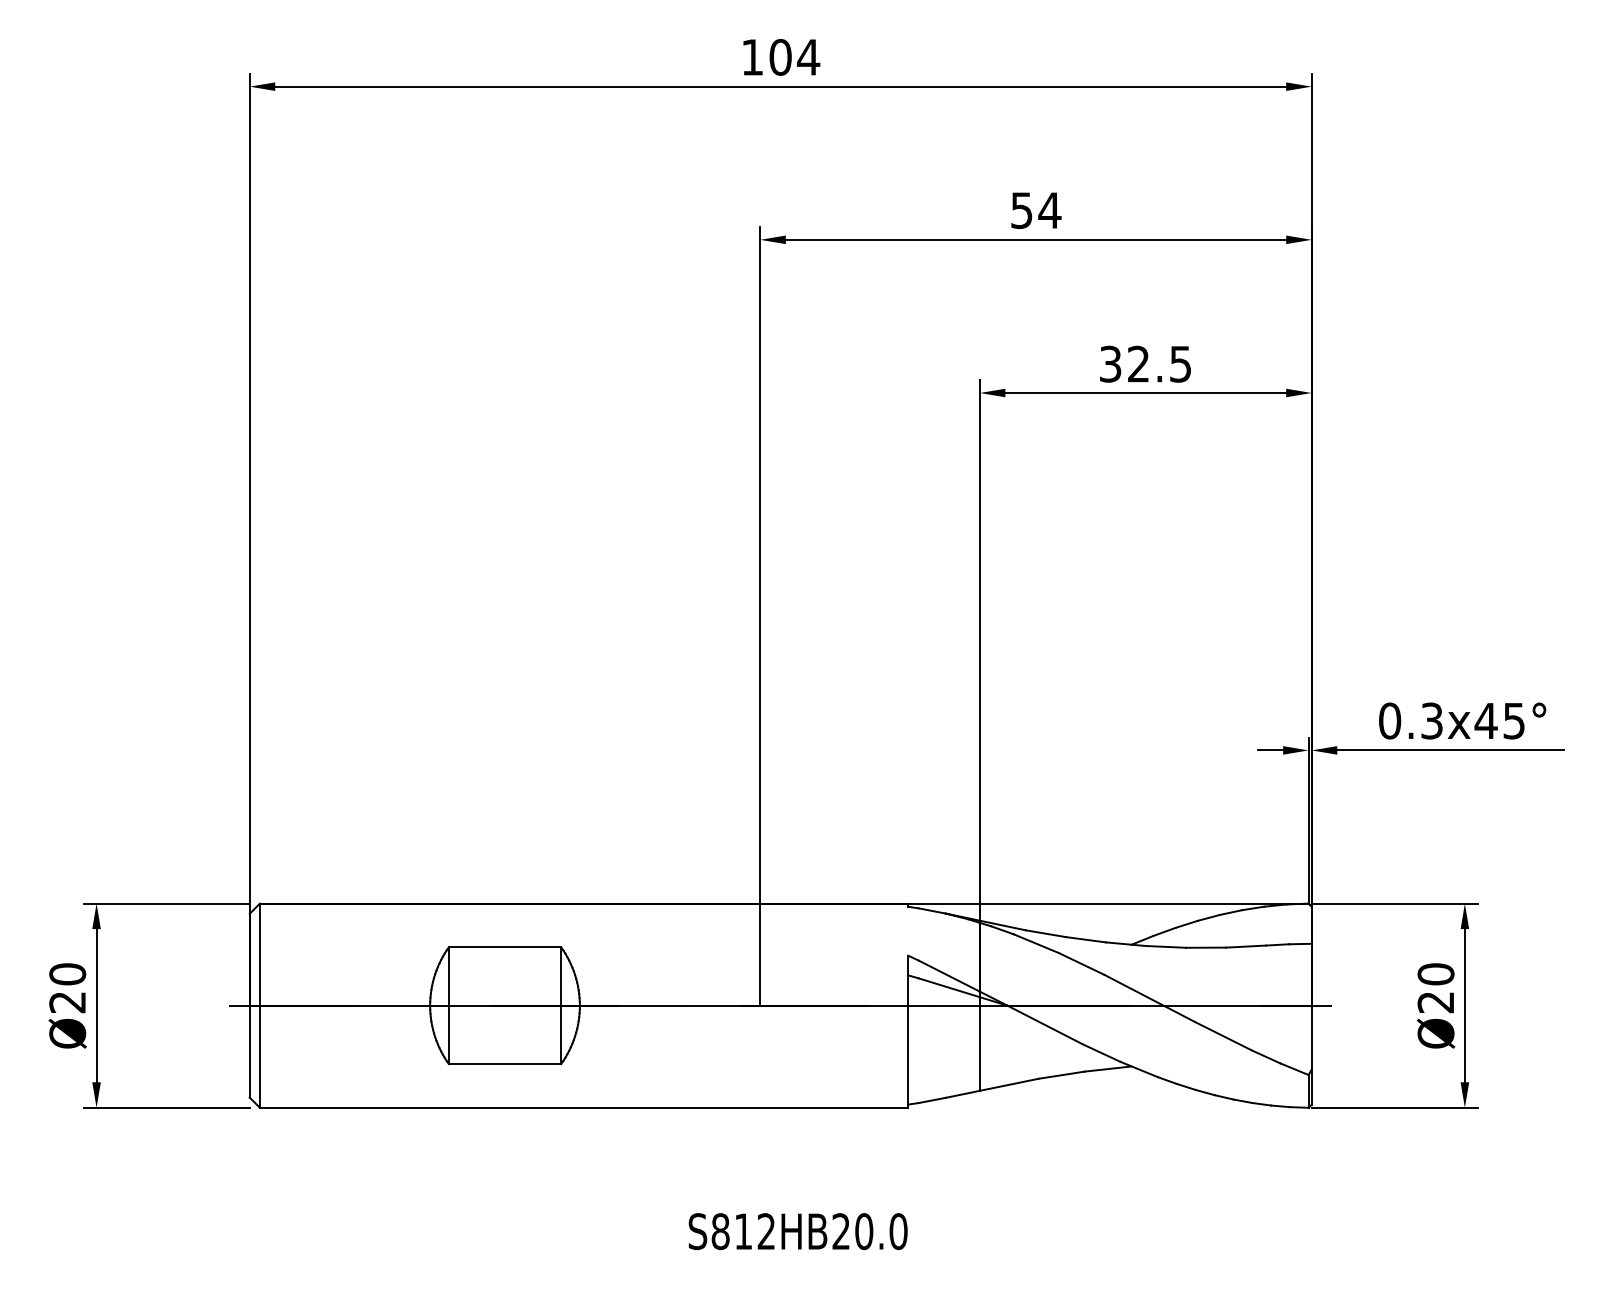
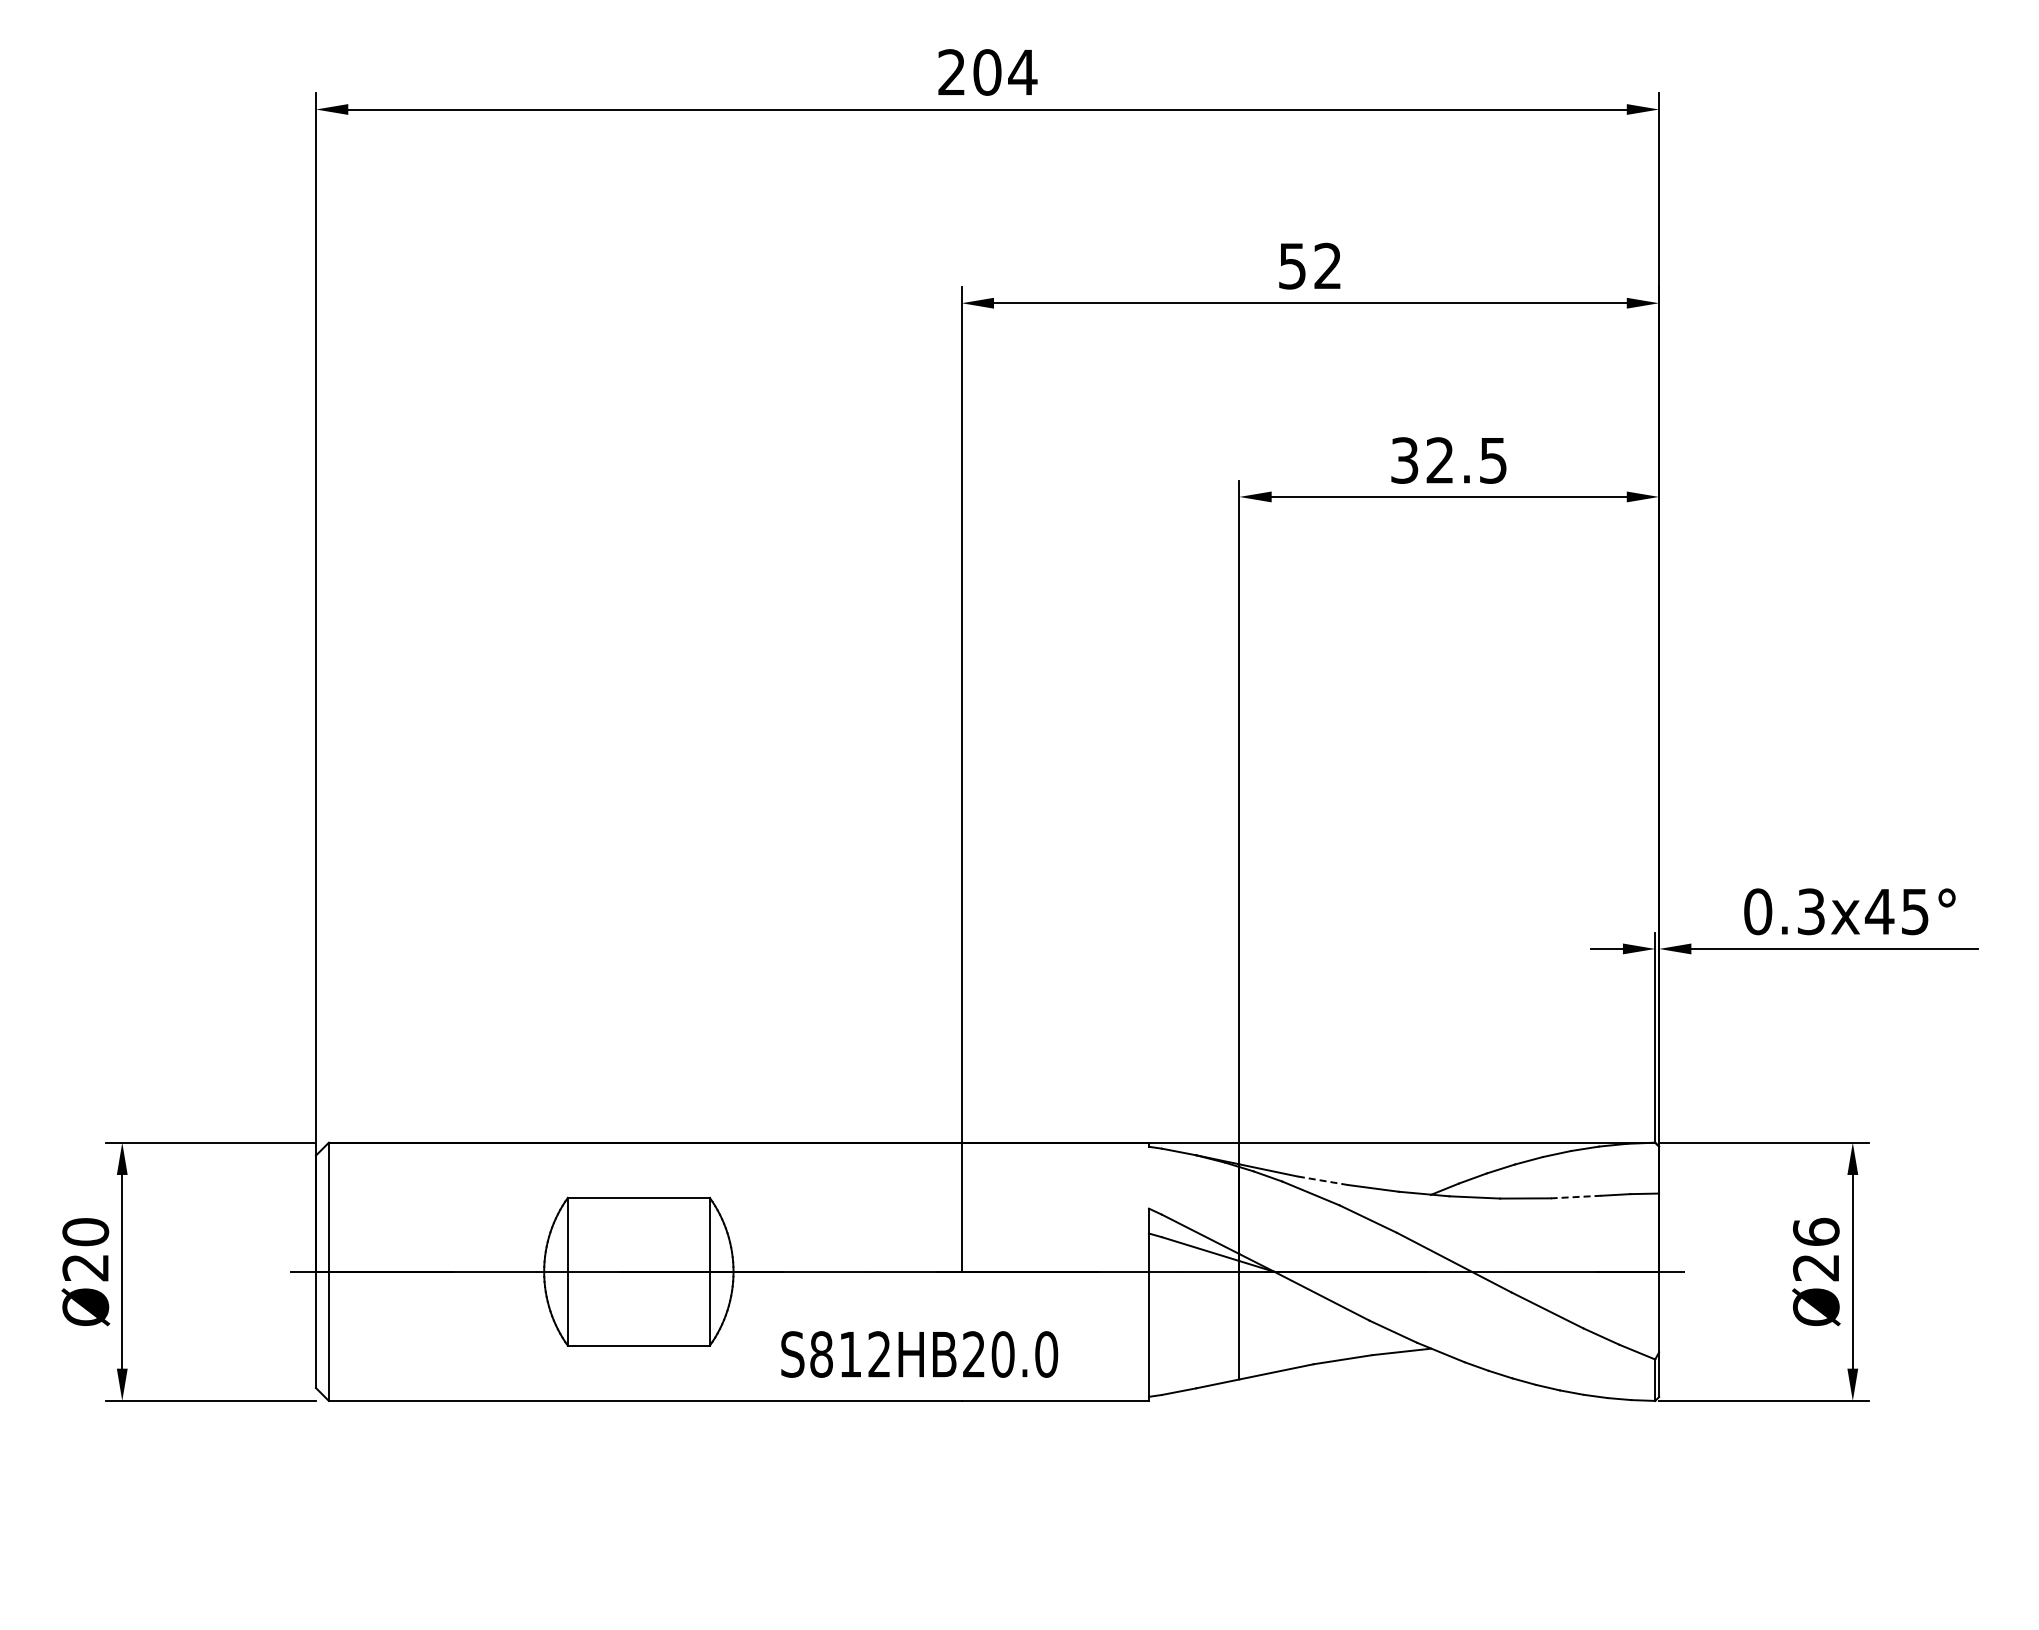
text: (752, 56) -> (951, 71), 104 -> 204
text: (1049, 210) -> (1327, 265), 54 -> 52
line: (1045, 933) -> (1322, 1180), solid -> dashed
line: (1245, 946) -> (1575, 1197), solid -> dashed
text: (1436, 973) -> (1816, 1231), Ø20 -> Ø26
text: (798, 1231) -> (919, 1354), moved

